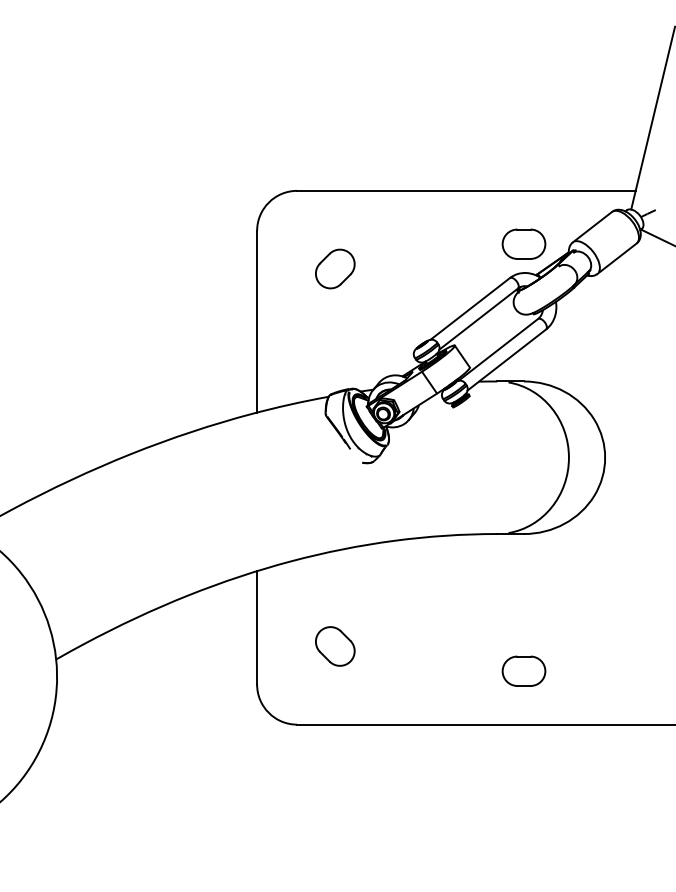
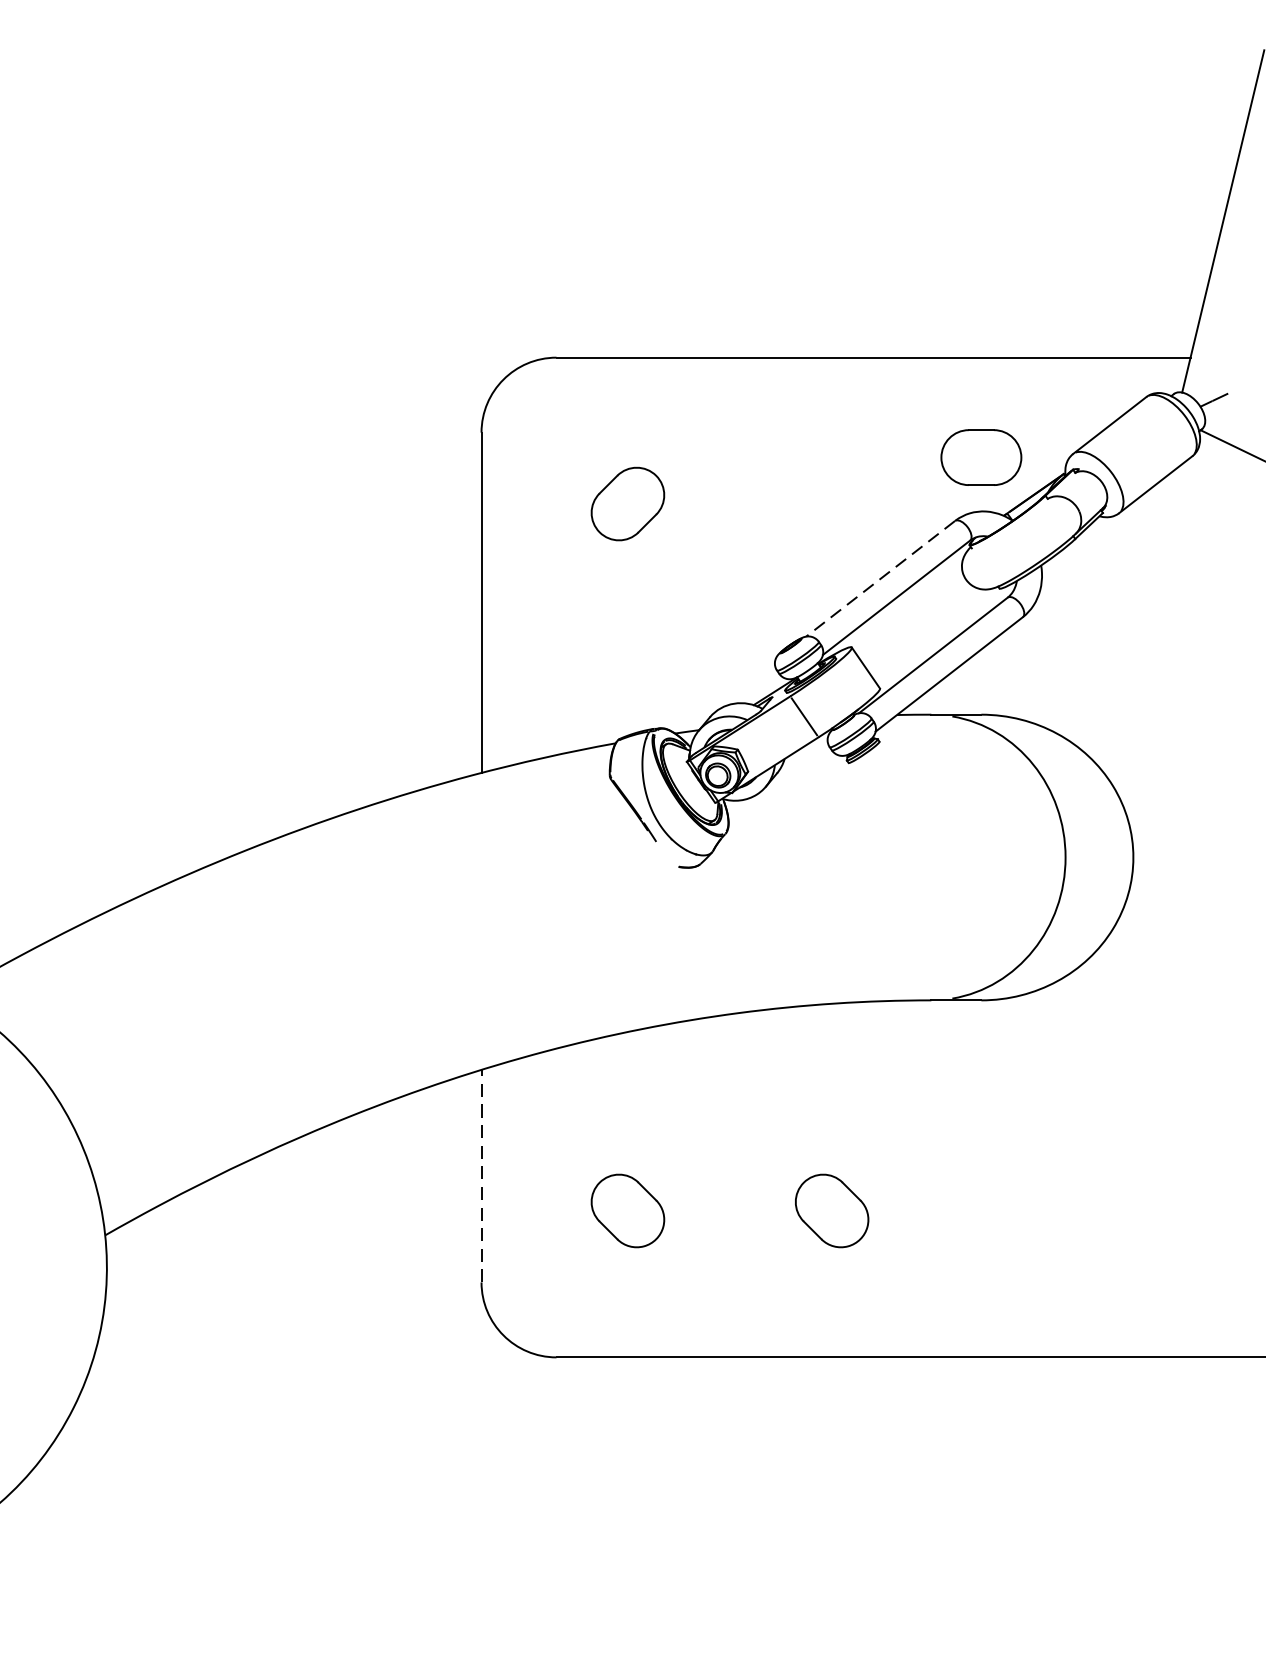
line: (469, 309) -> (879, 579), solid -> dashed
line: (257, 627) -> (482, 1175), solid -> dashed
part: (444, 646) -> (832, 1211), added
part: (523, 670) -> (980, 1255), removed

